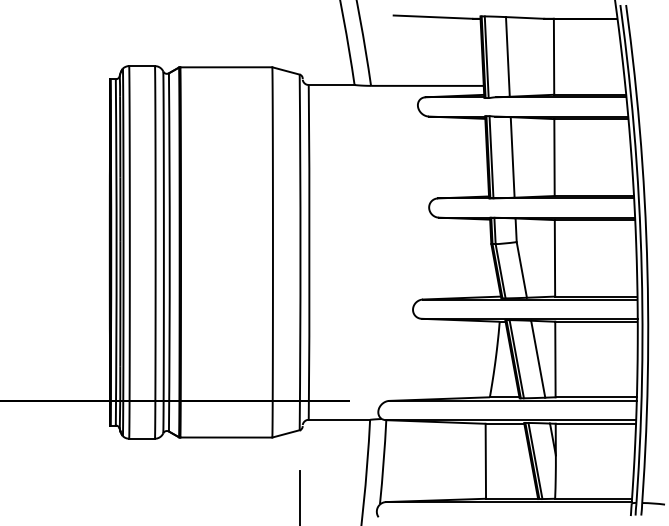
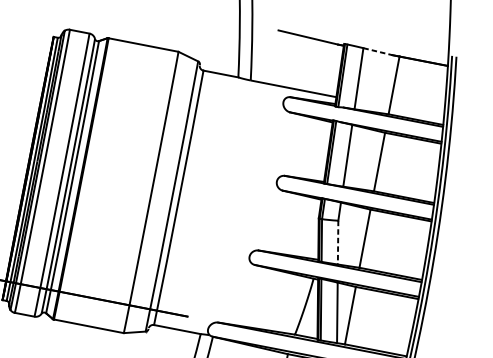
line: (525, 17) -> (378, 51), solid -> dashed
line: (521, 270) -> (337, 242), solid -> dashed

